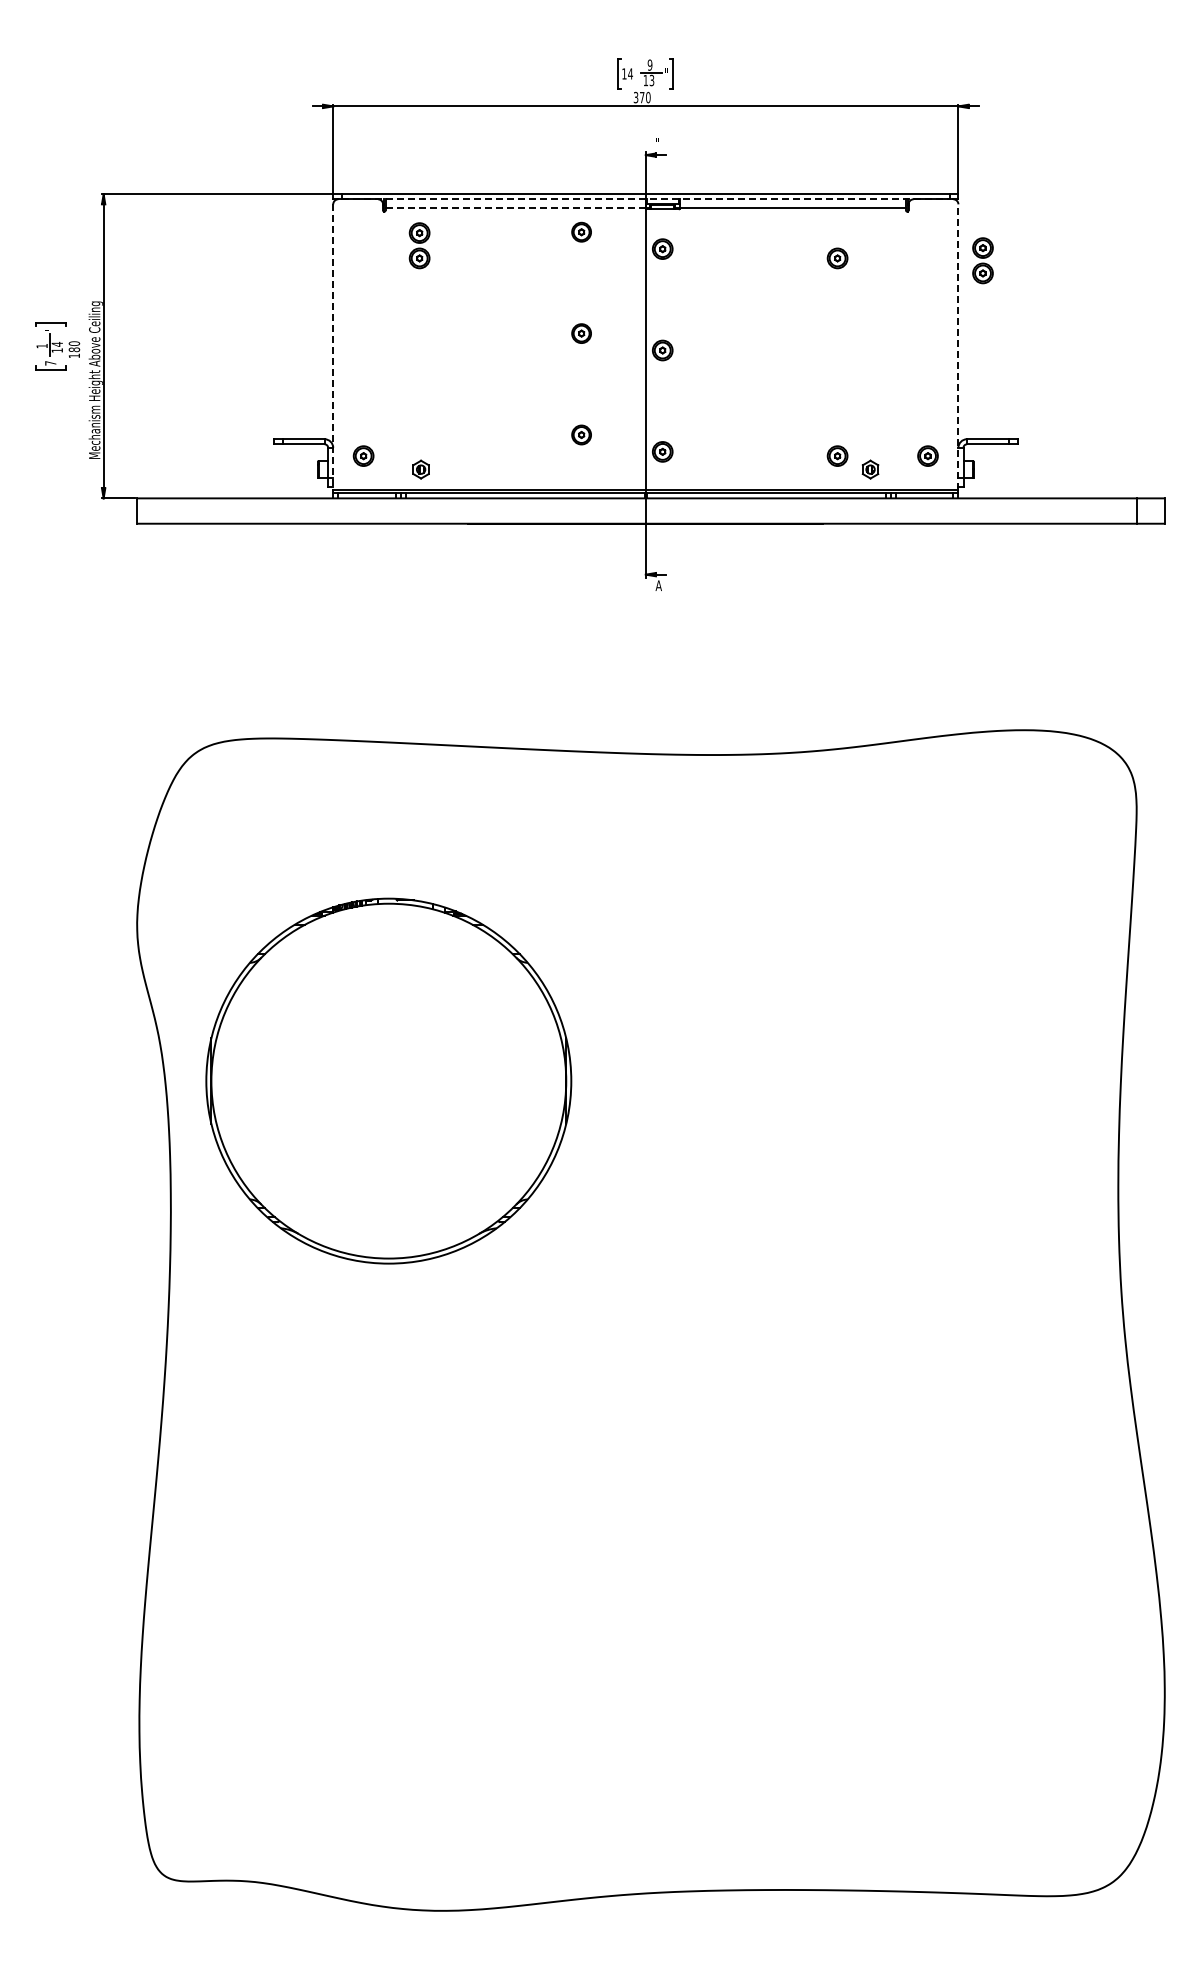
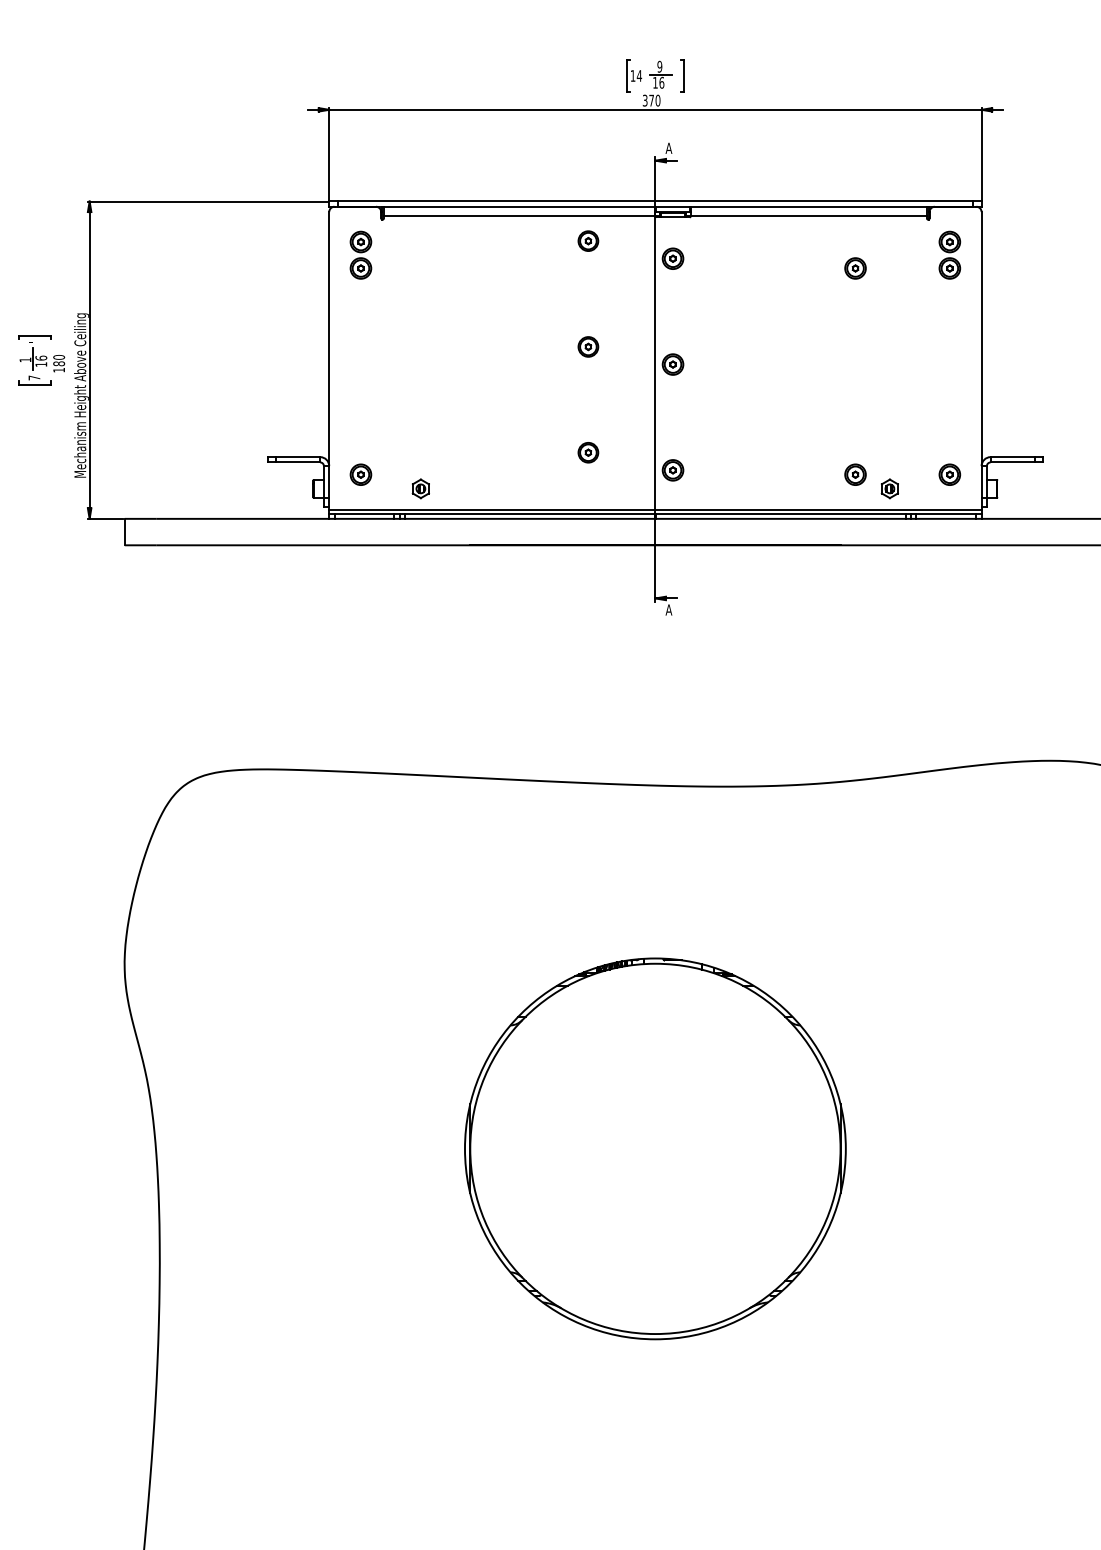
text: (651, 80) -> (661, 82), 13 -> 16
text: (658, 143) -> (668, 148), " -> A
line: (646, 199) -> (656, 206), dashed -> solid
line: (515, 207) -> (519, 215), dashed -> solid
part: (419, 245) -> (360, 254), moved
part: (982, 260) -> (949, 254), moved
text: (57, 344) -> (41, 358), 14 -> 16
line: (333, 347) -> (329, 361), dashed -> solid
line: (958, 347) -> (981, 361), dashed -> solid
part: (388, 1080) -> (655, 1148), moved

